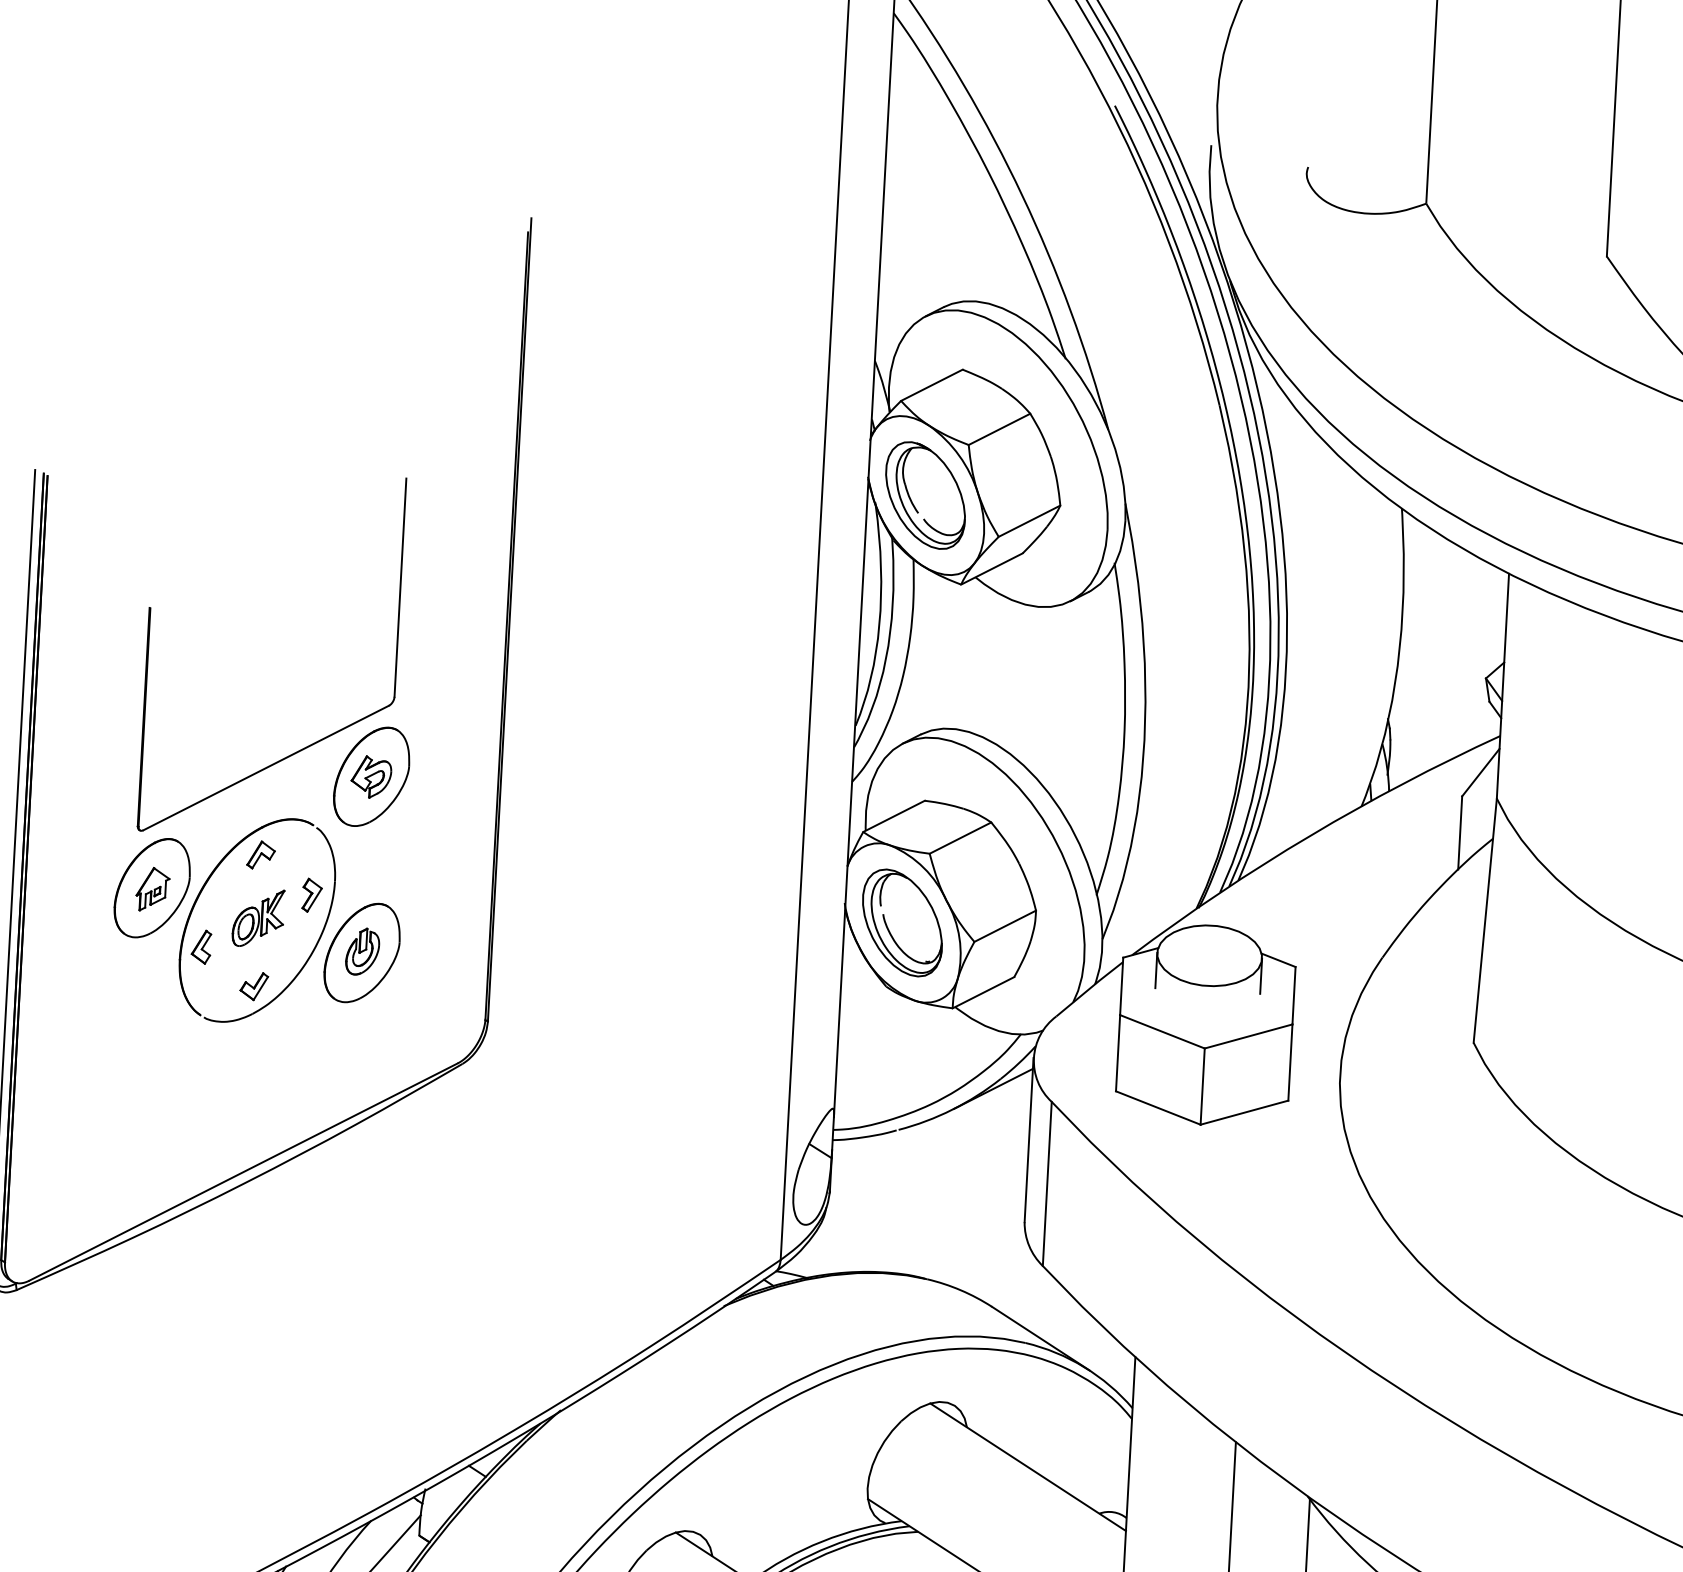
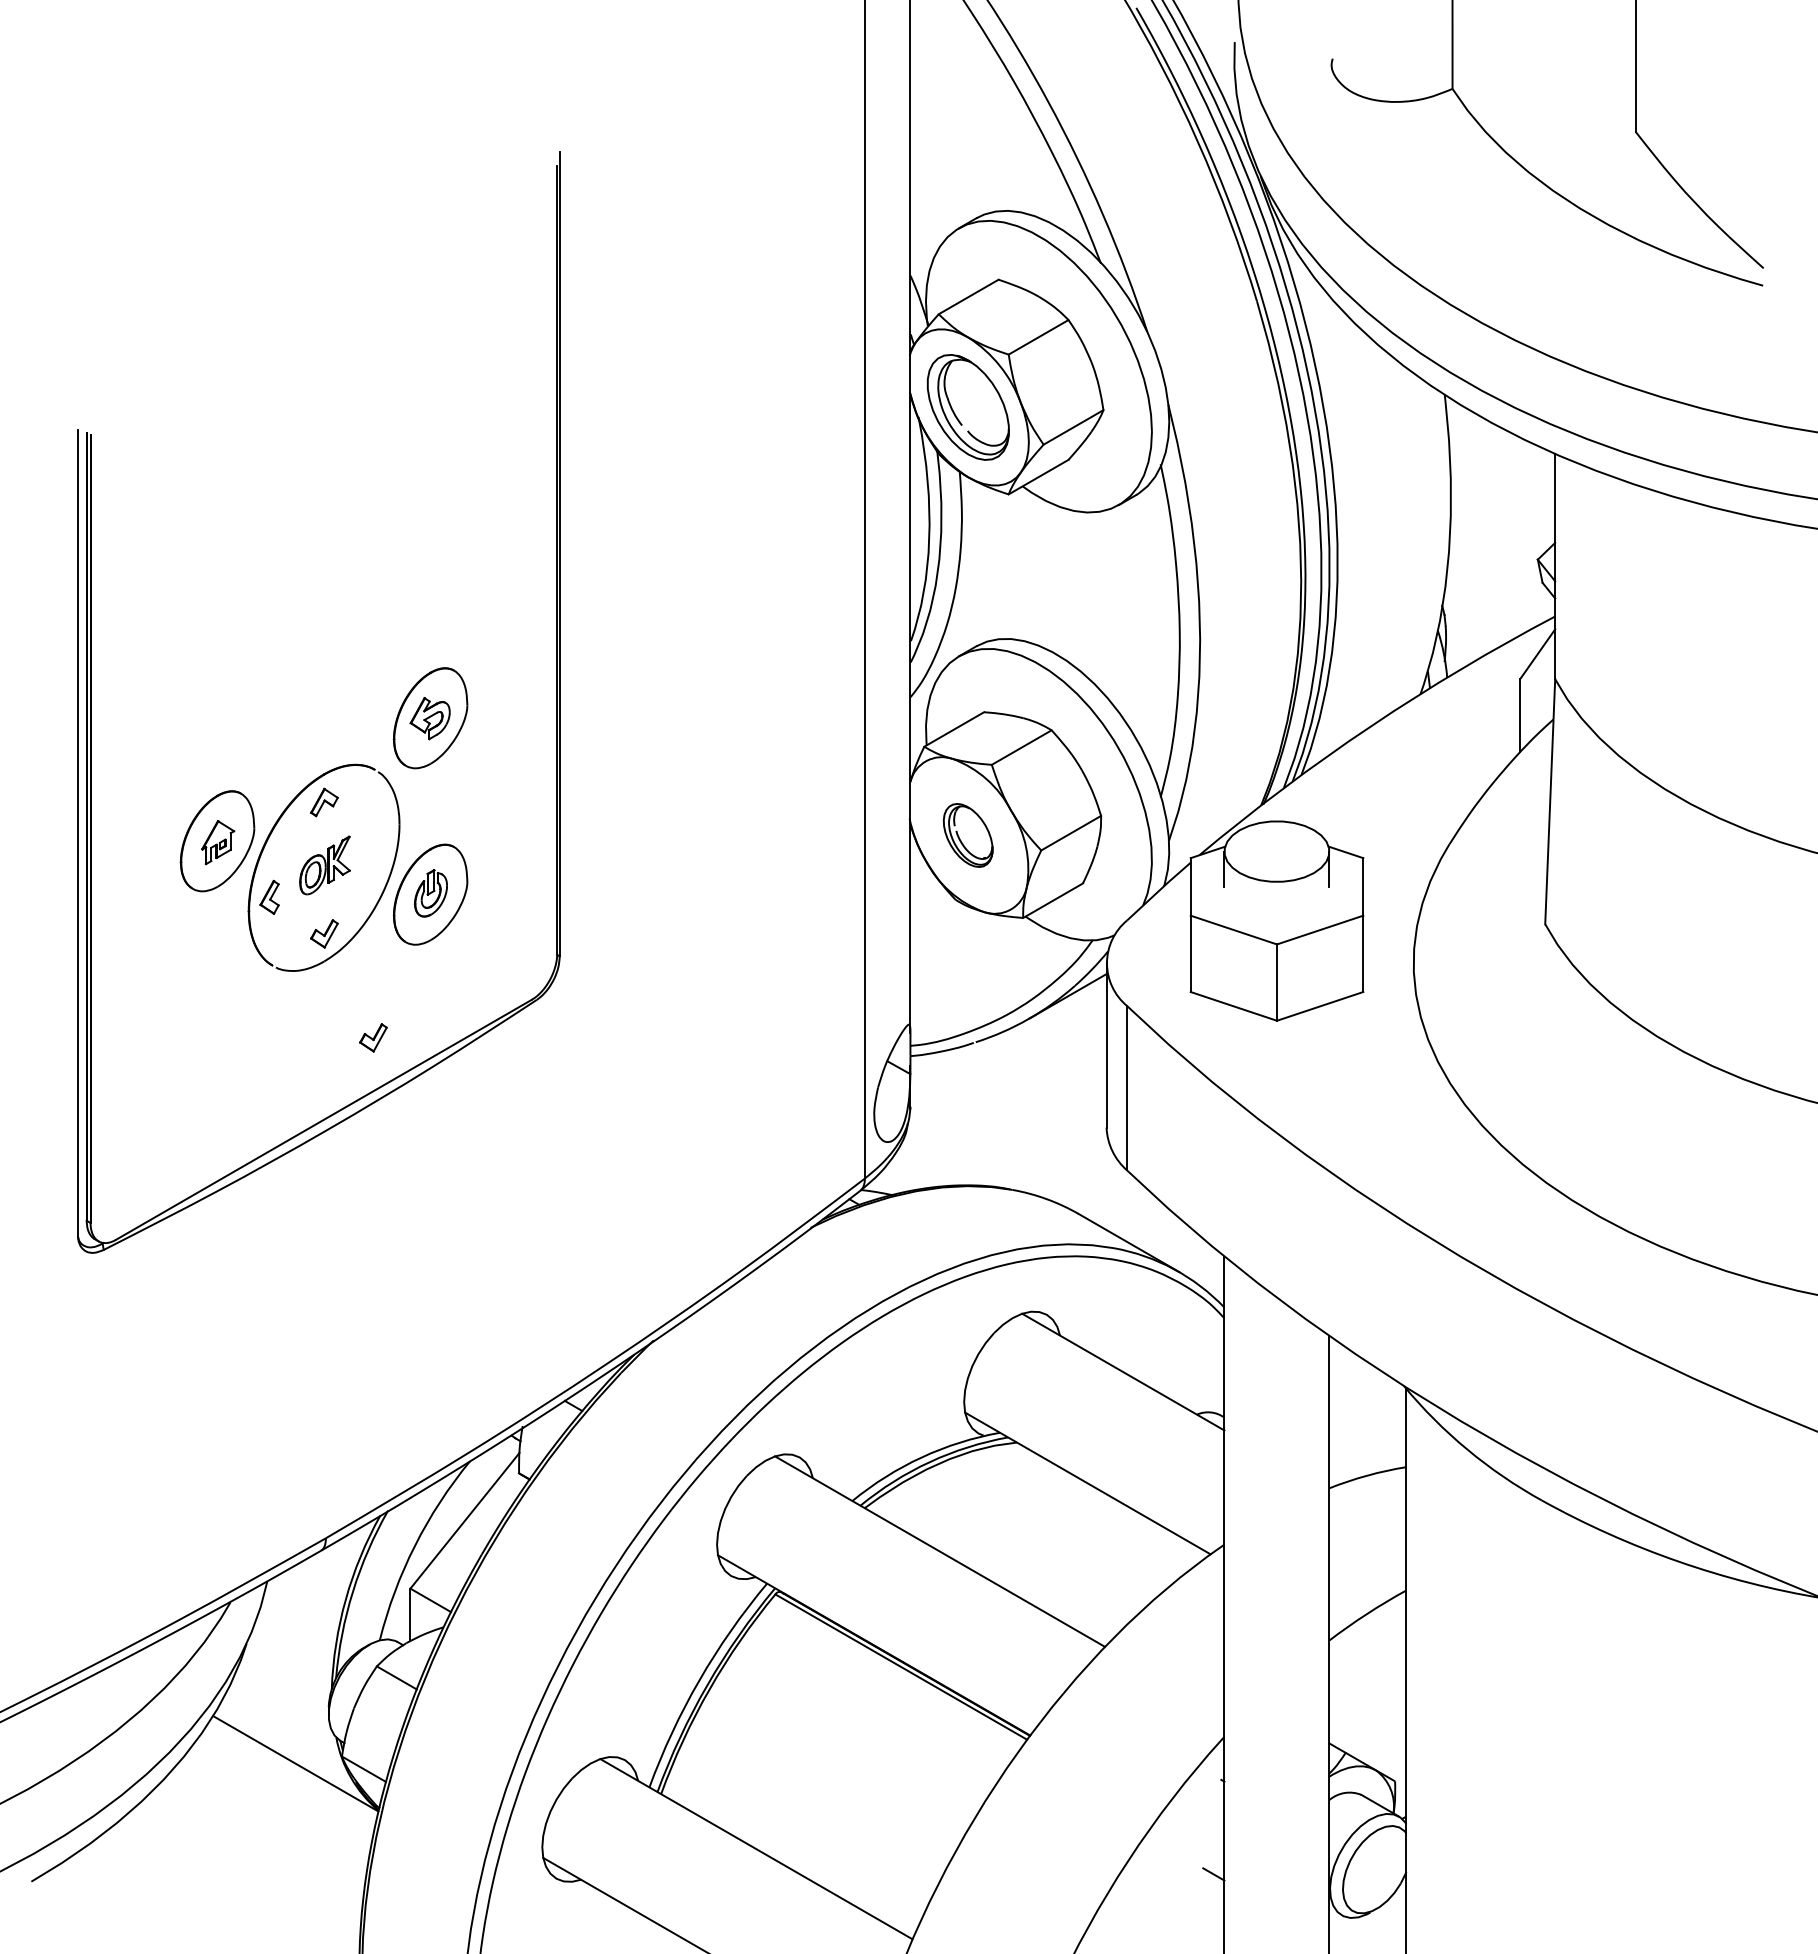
part: (316, 741) -> (373, 685), removed
part: (312, 895) -> (377, 839), removed
part: (901, 922) -> (967, 835), size x0.6
part: (297, 1092) -> (373, 1037), added

